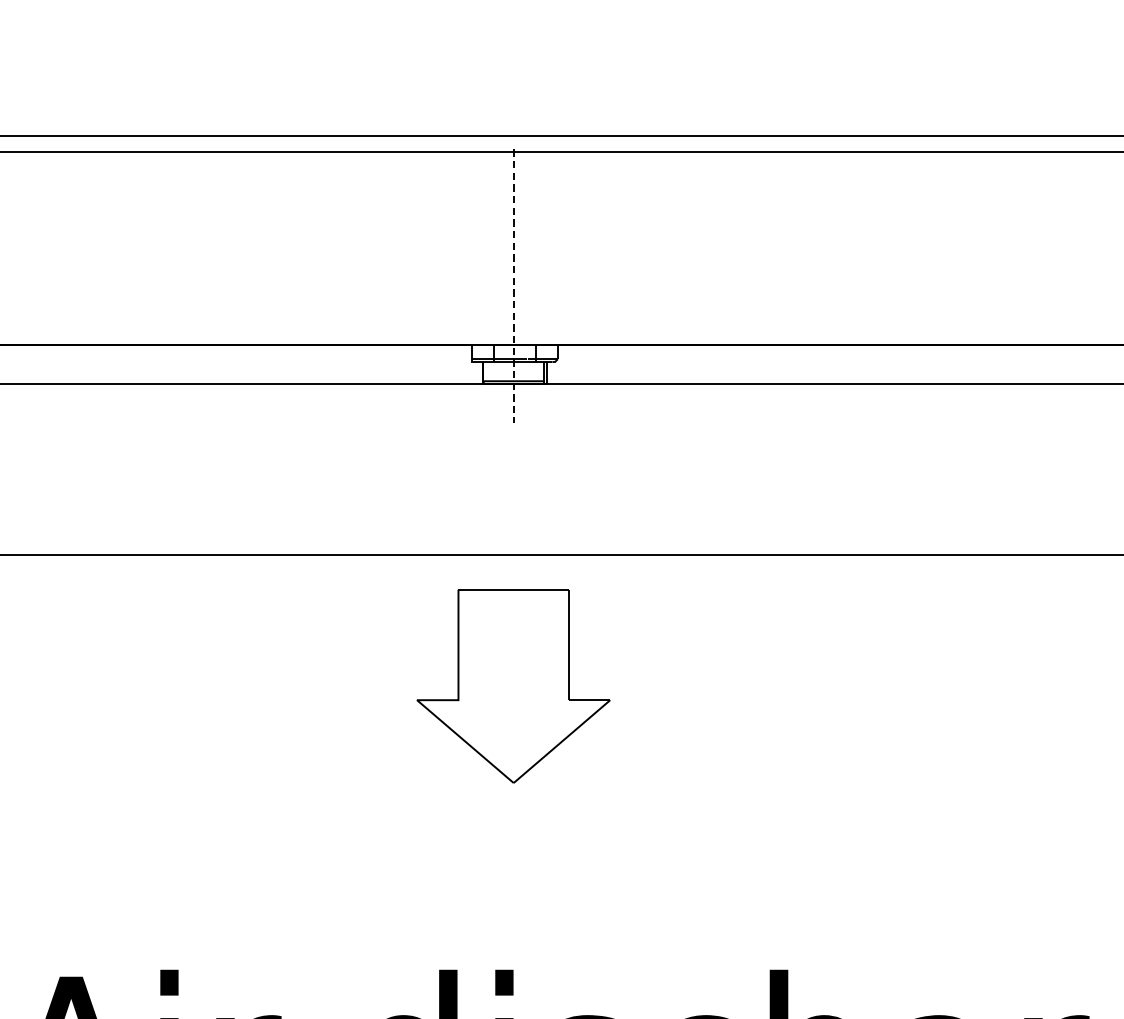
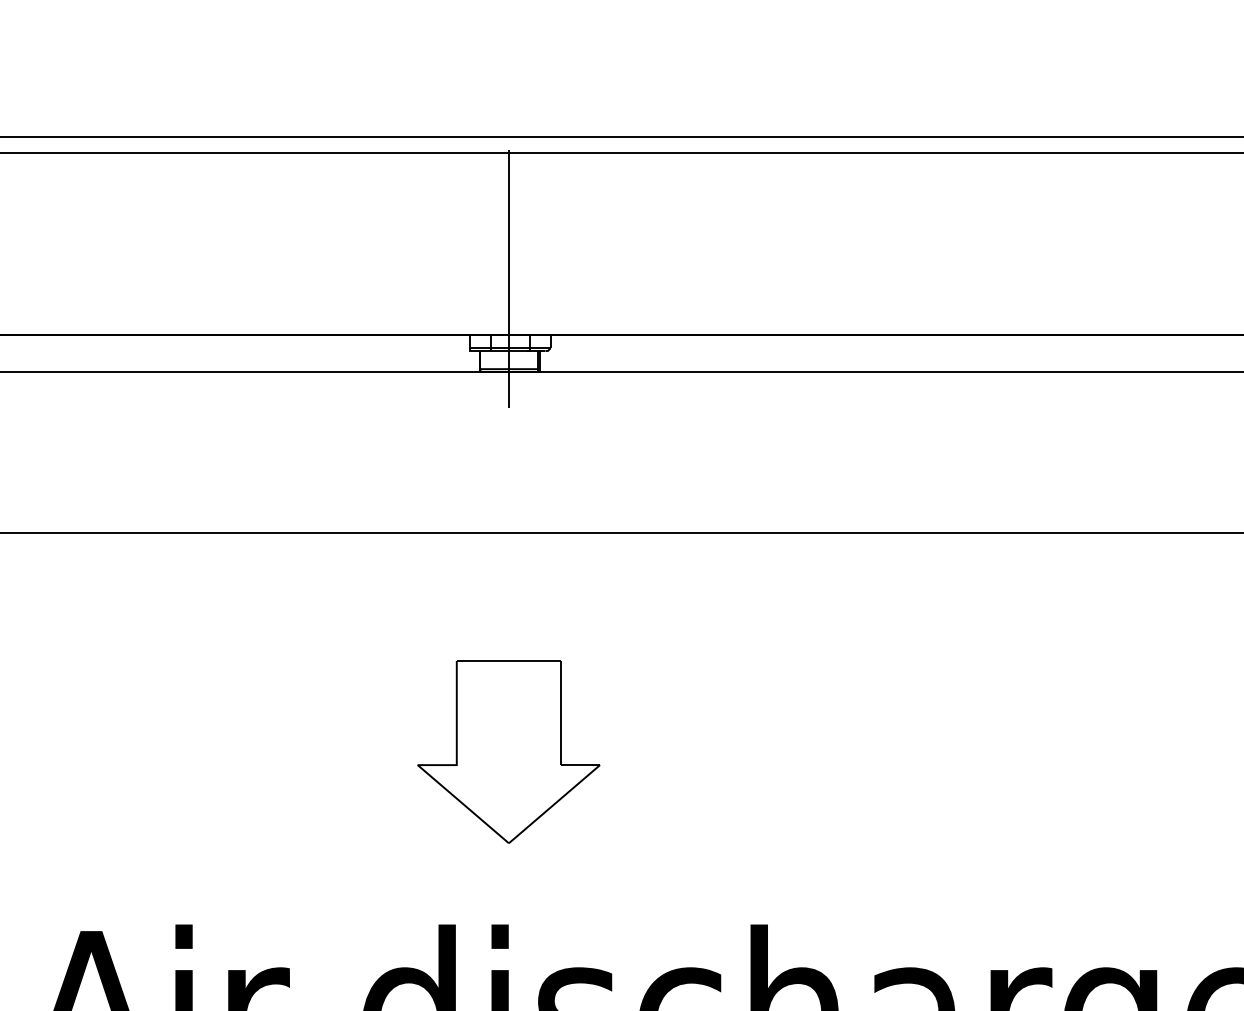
line: (513, 286) -> (508, 279), dashed -> solid
part: (513, 685) -> (508, 751), moved

